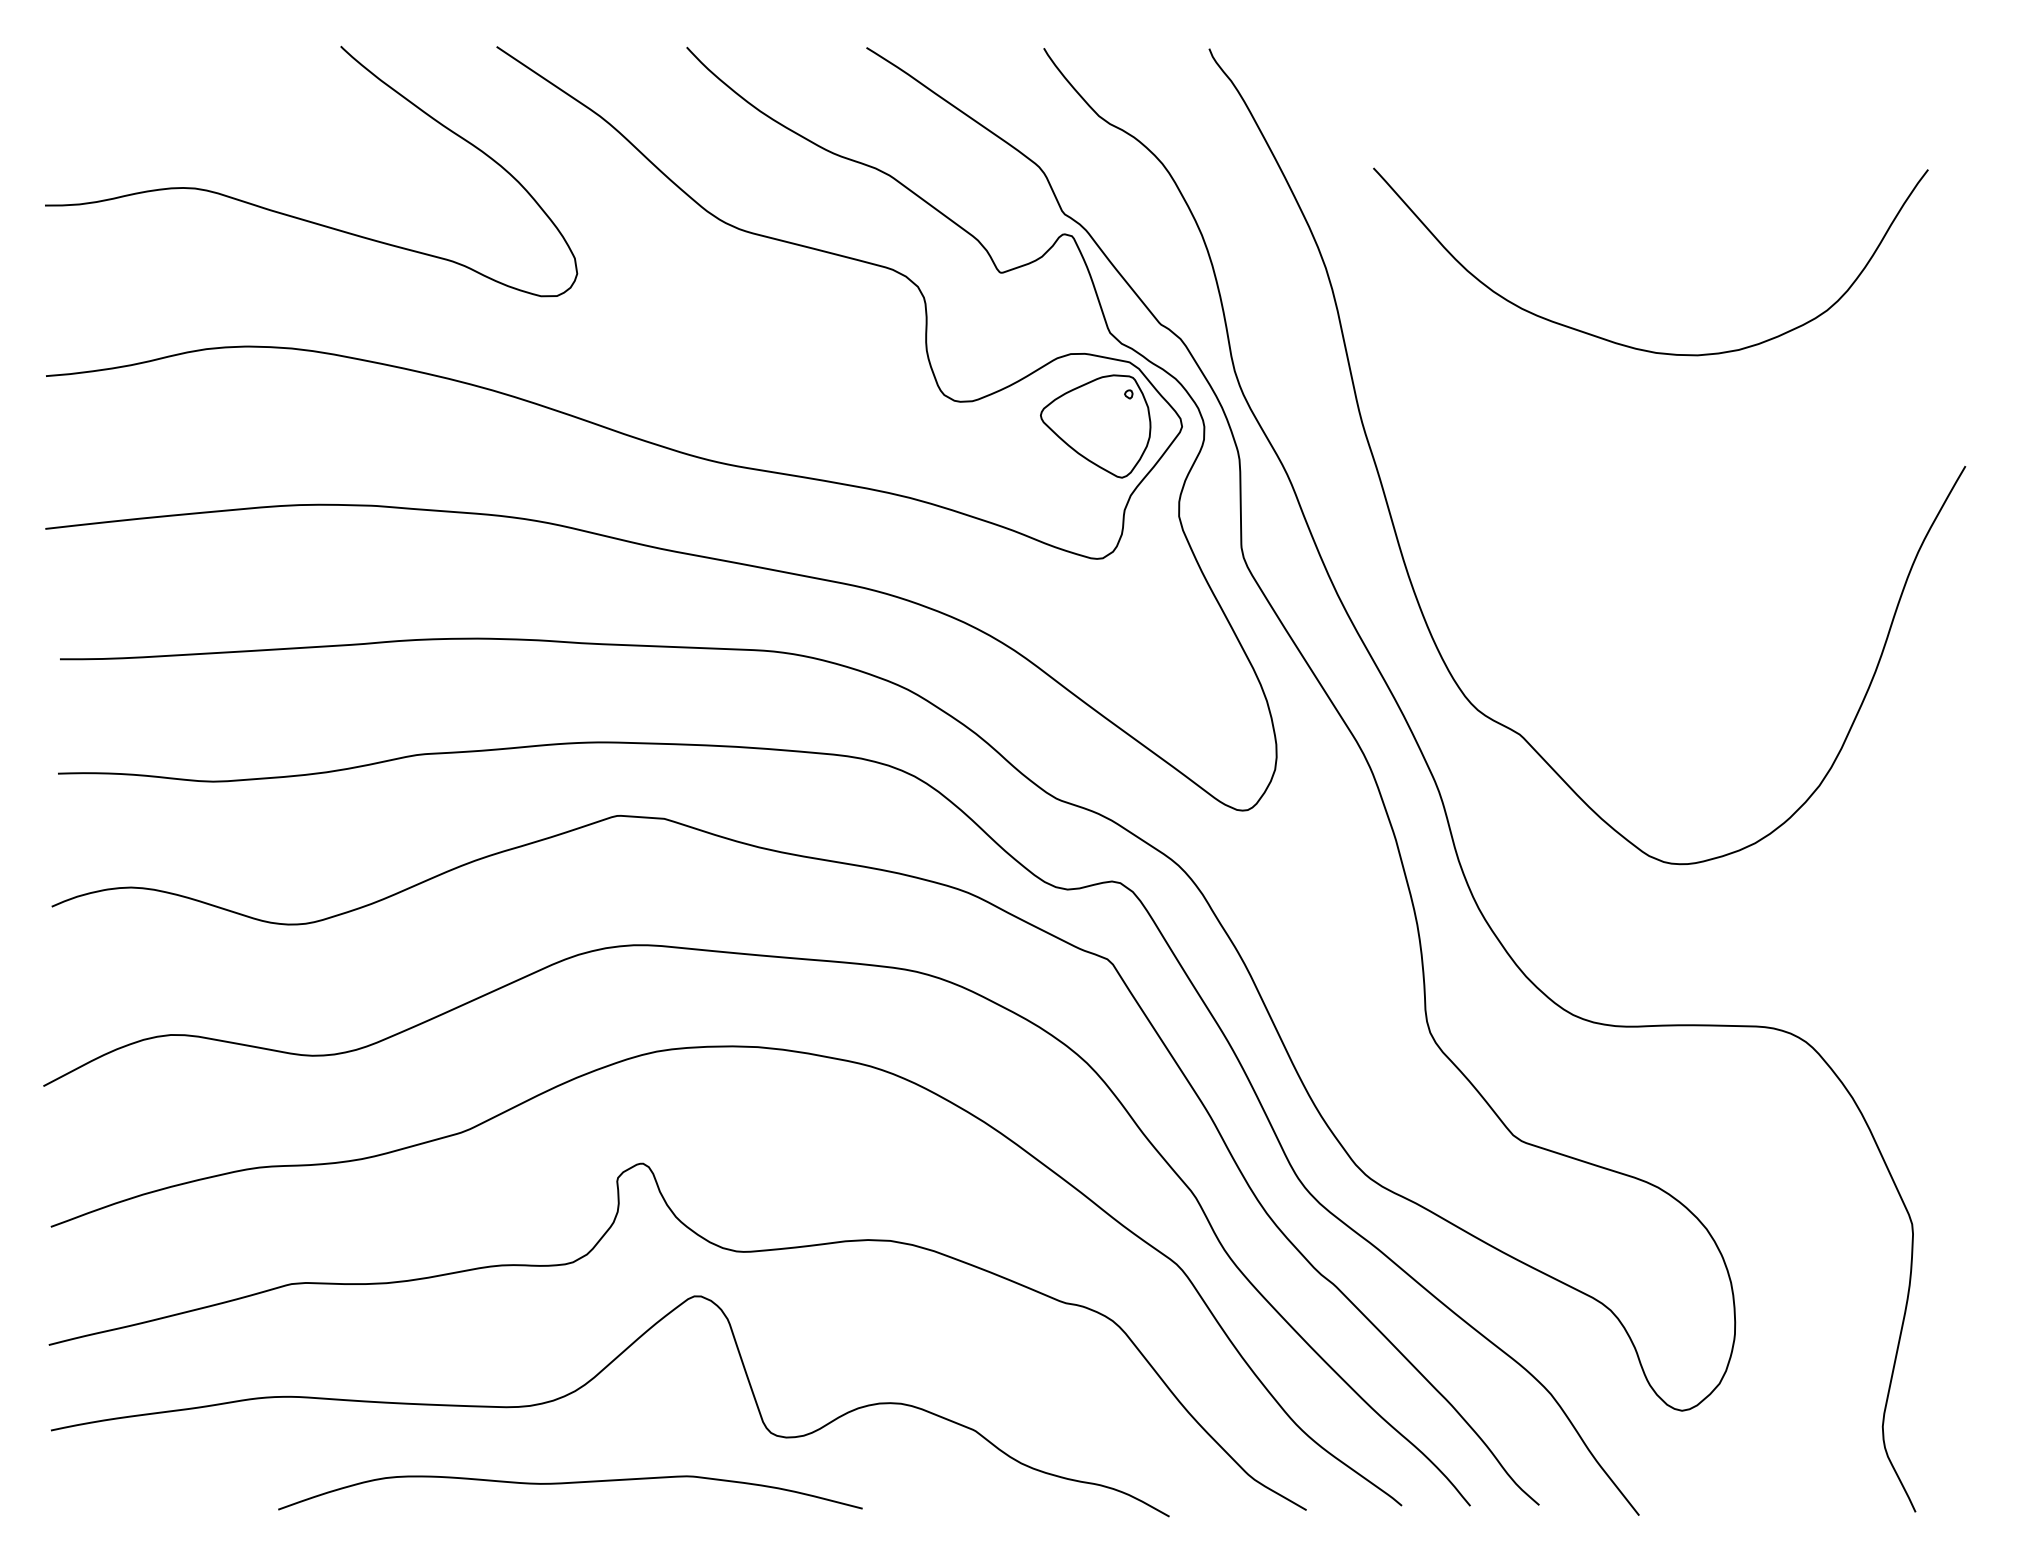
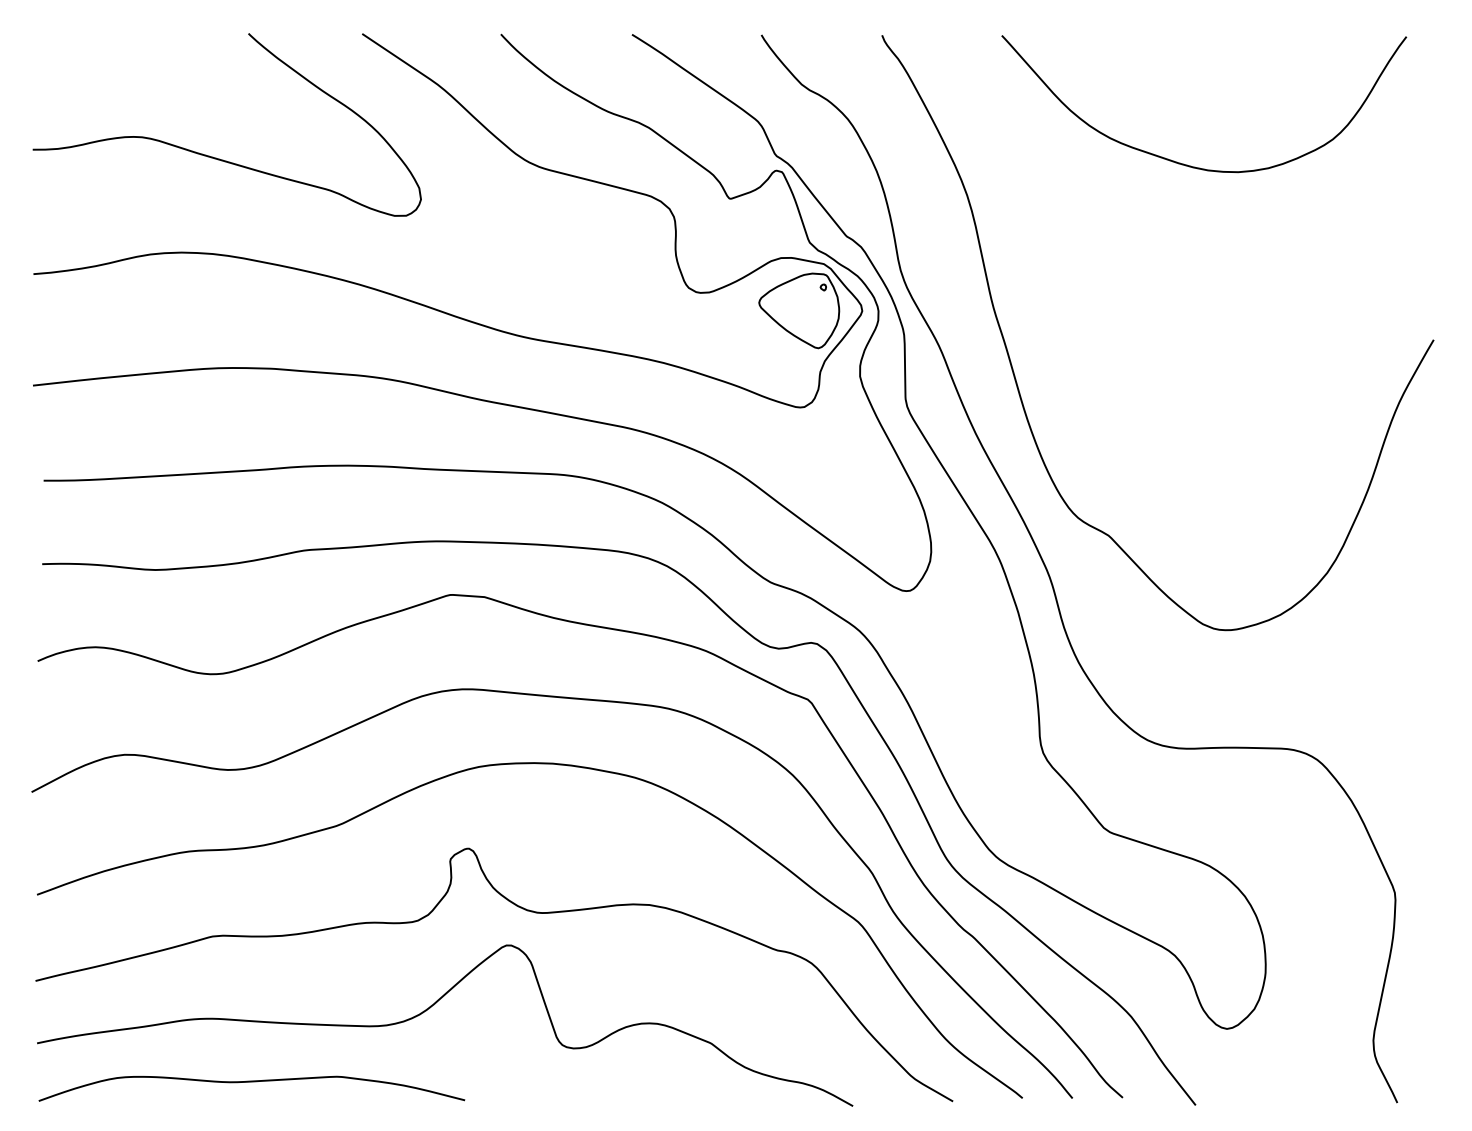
curve: (1625, 344) -> (1185, 164), moved
curve: (570, 1483) -> (251, 1081), moved

